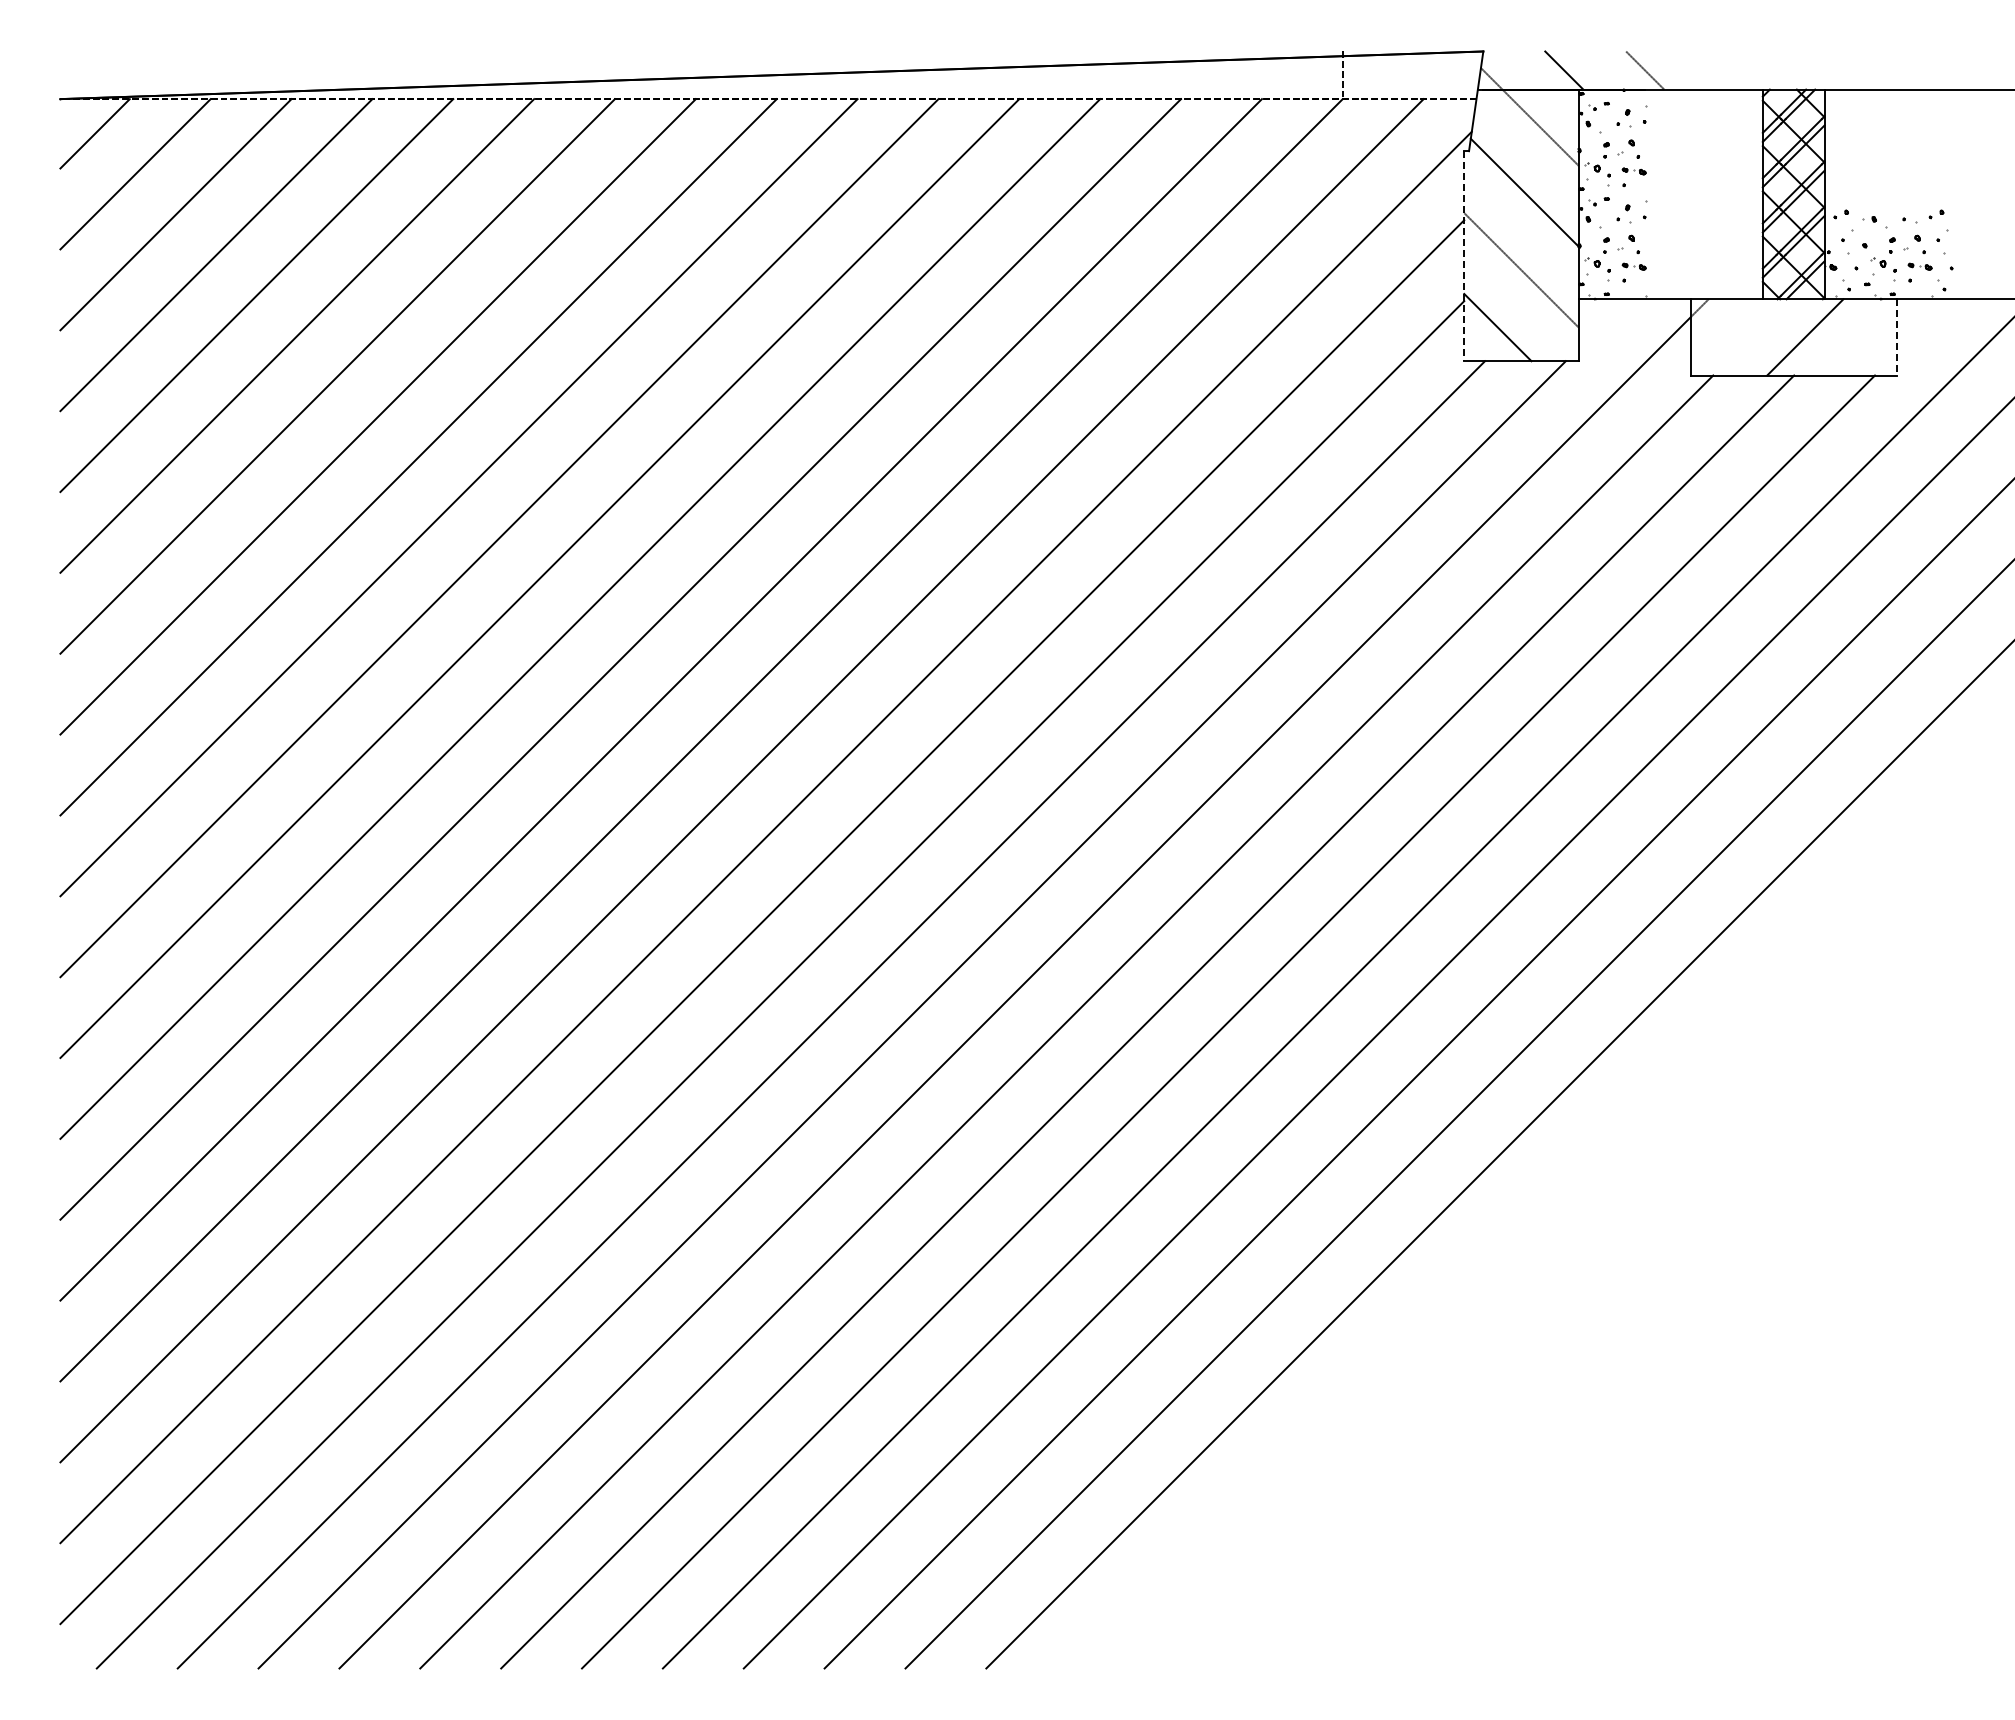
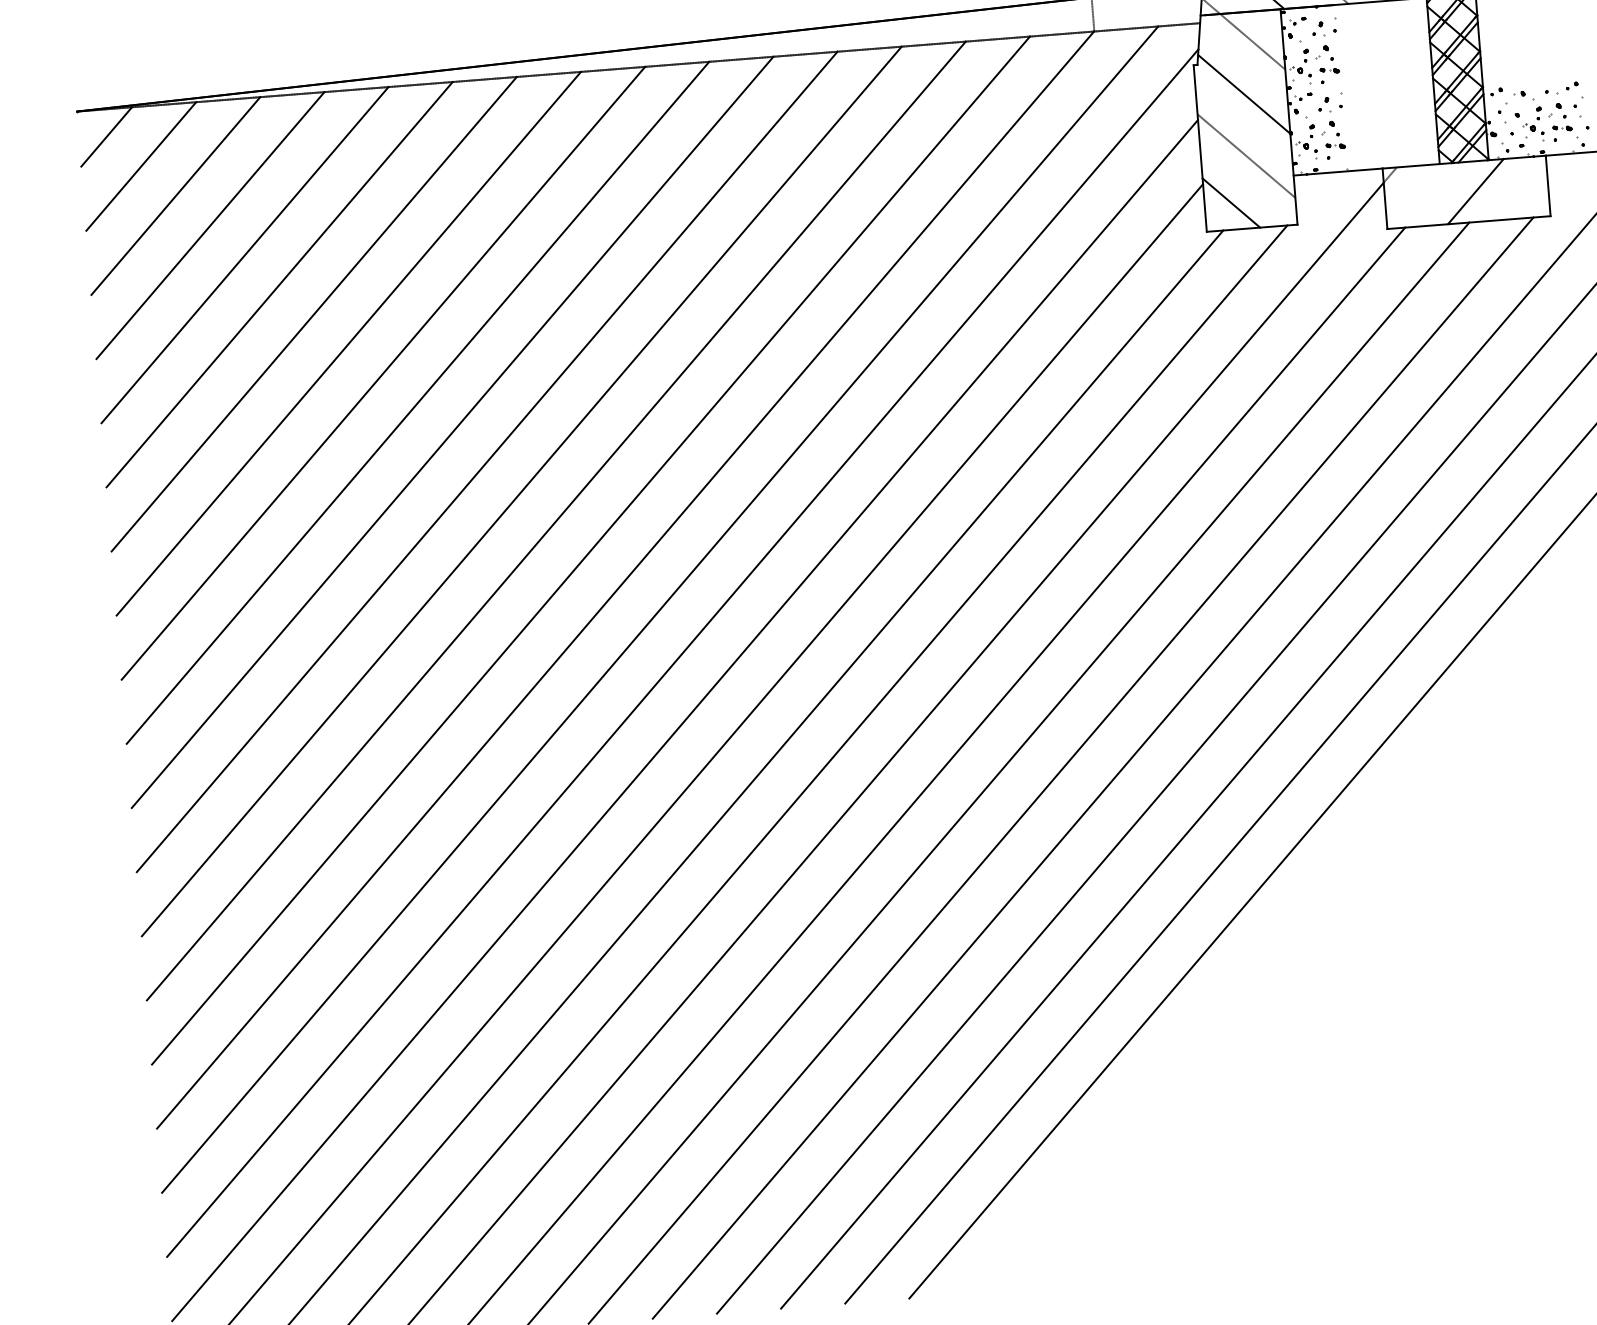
line: (1464, 256) -> (1200, 148), dashed -> solid
line: (1896, 337) -> (1548, 186), dashed -> solid

